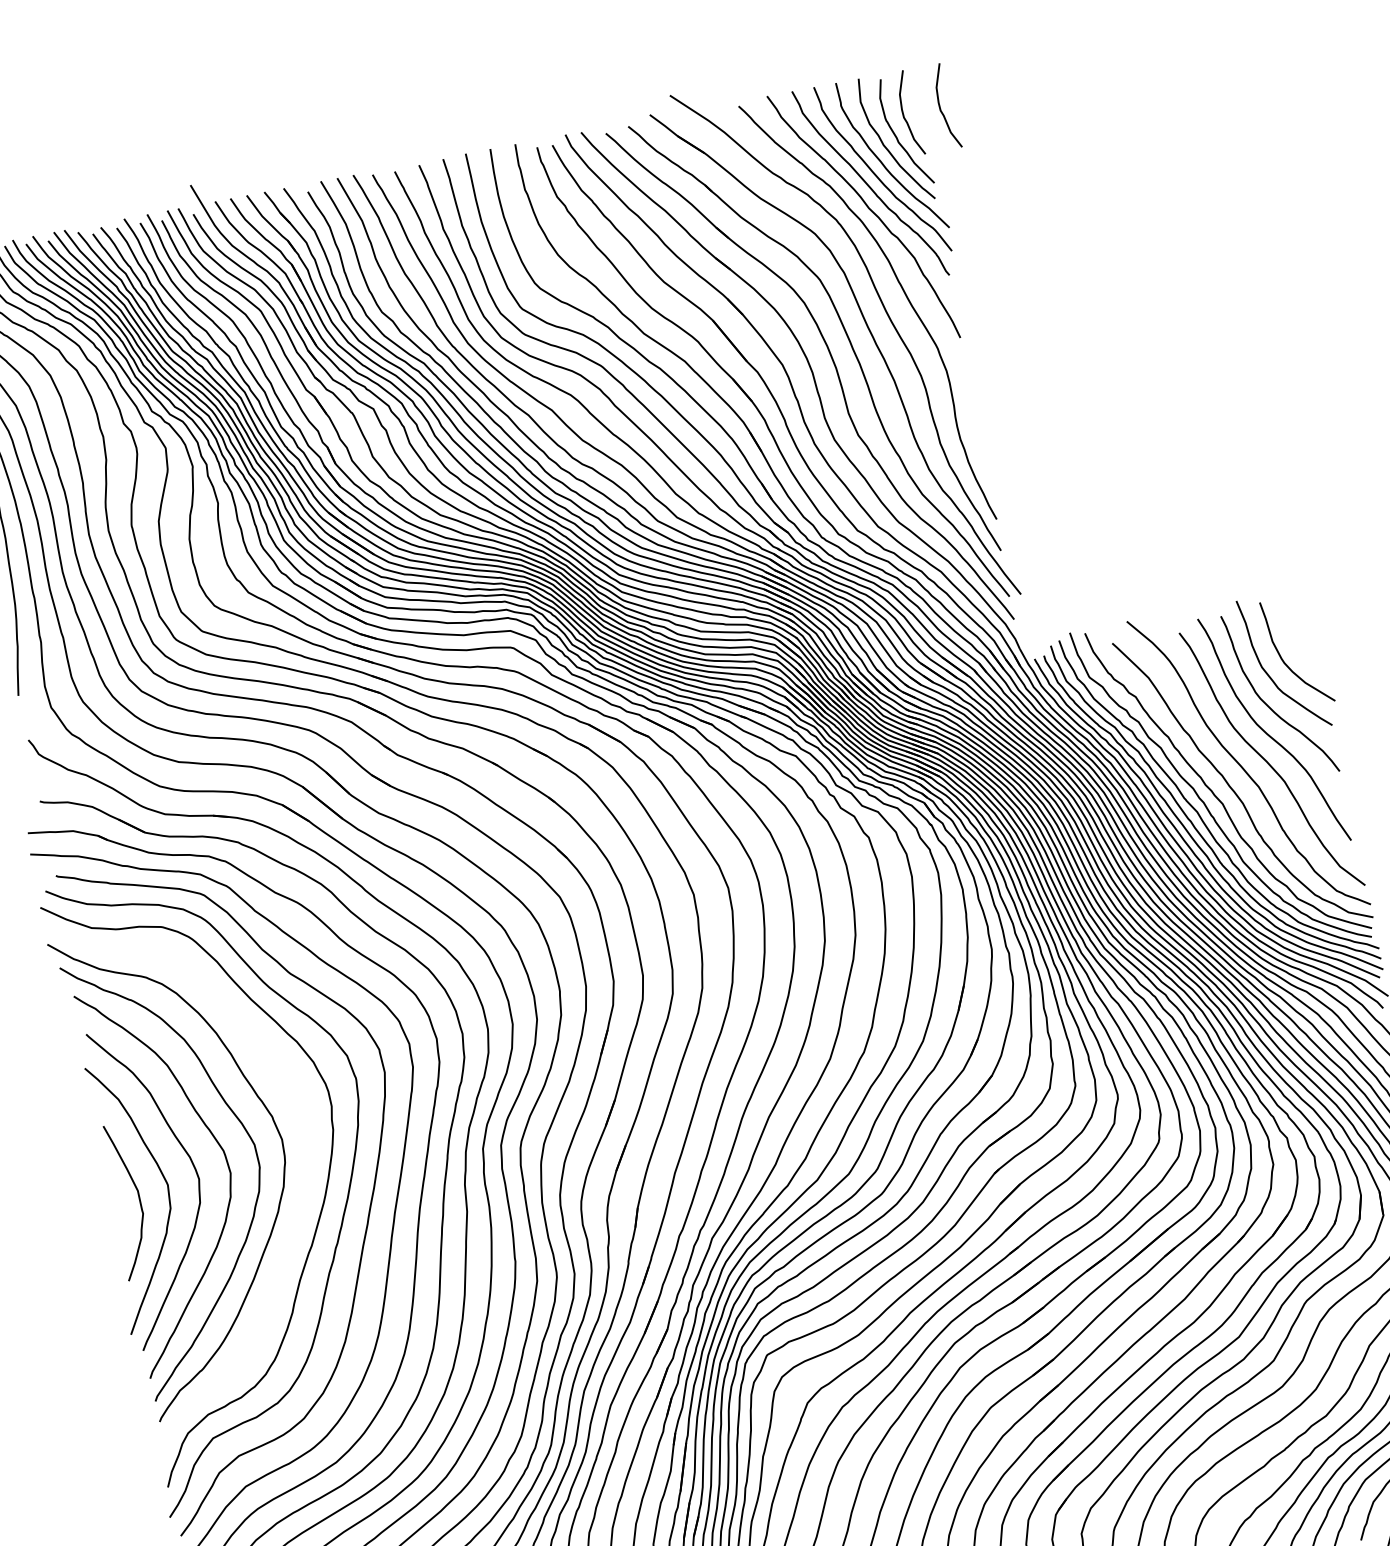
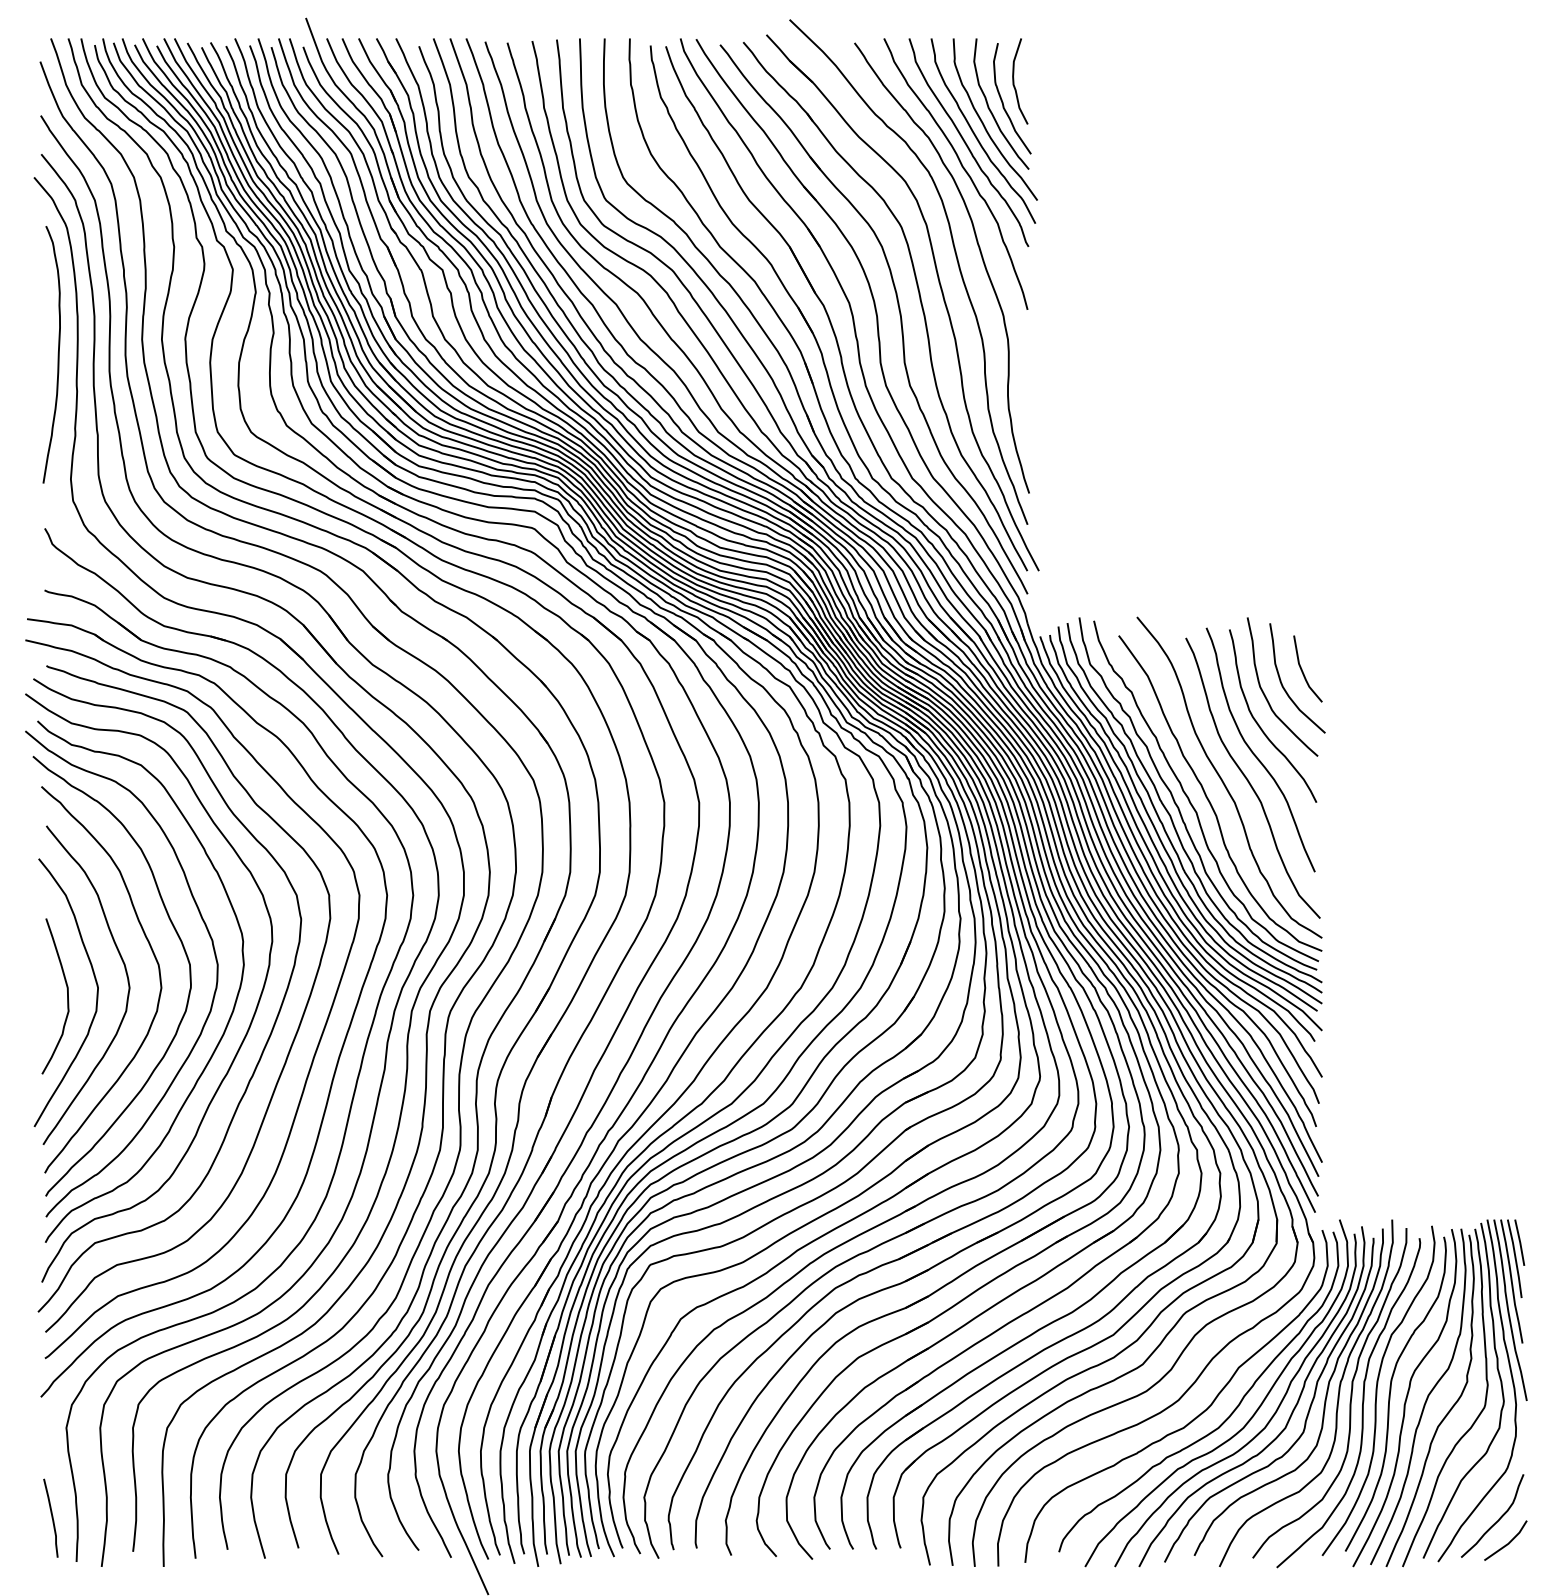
curve: (940, 107) -> (1051, 81), removed
line: (1302, 643) -> (1303, 671), added
curve: (302, 1193) -> (227, 1021), added

